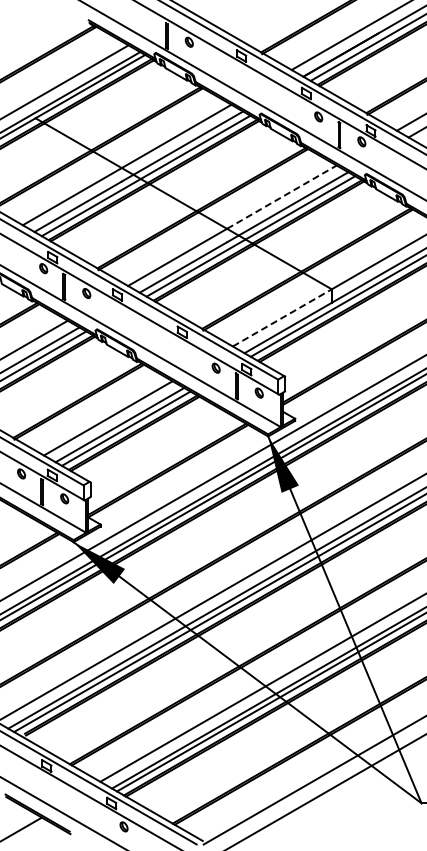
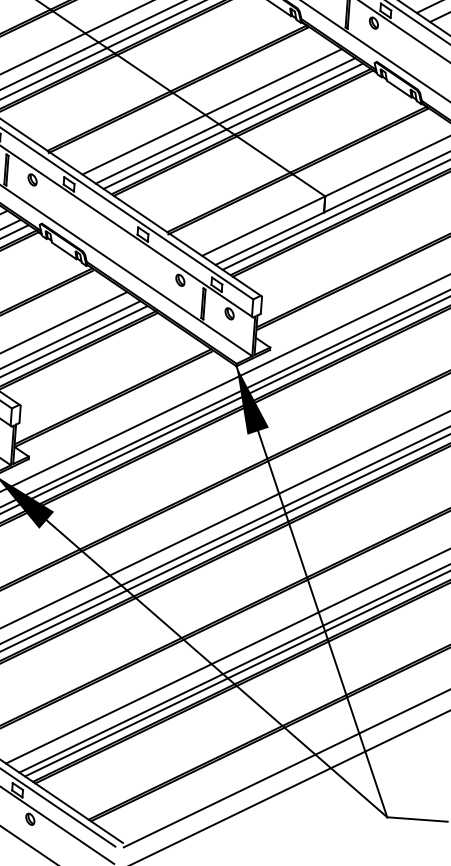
line: (282, 196) -> (274, 81), dashed -> solid
line: (282, 317) -> (263, 225), dashed -> solid

